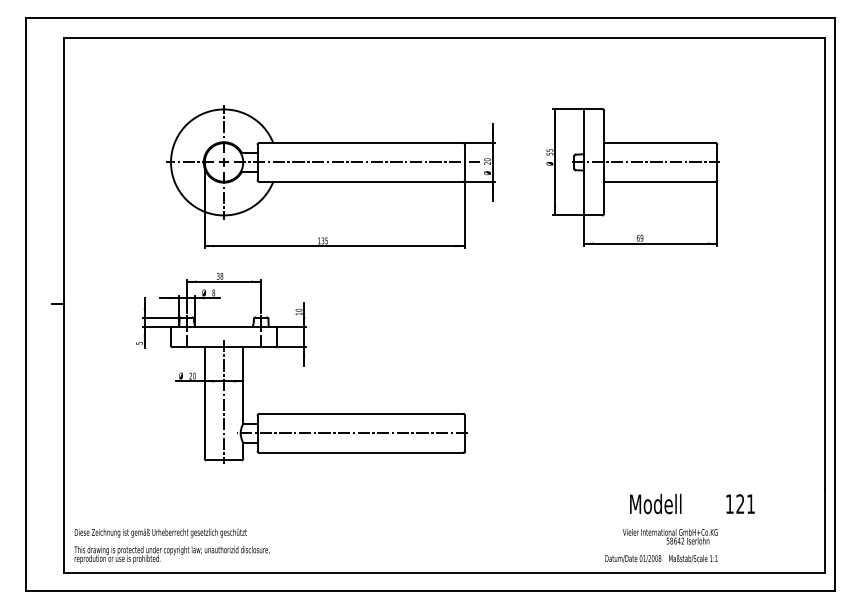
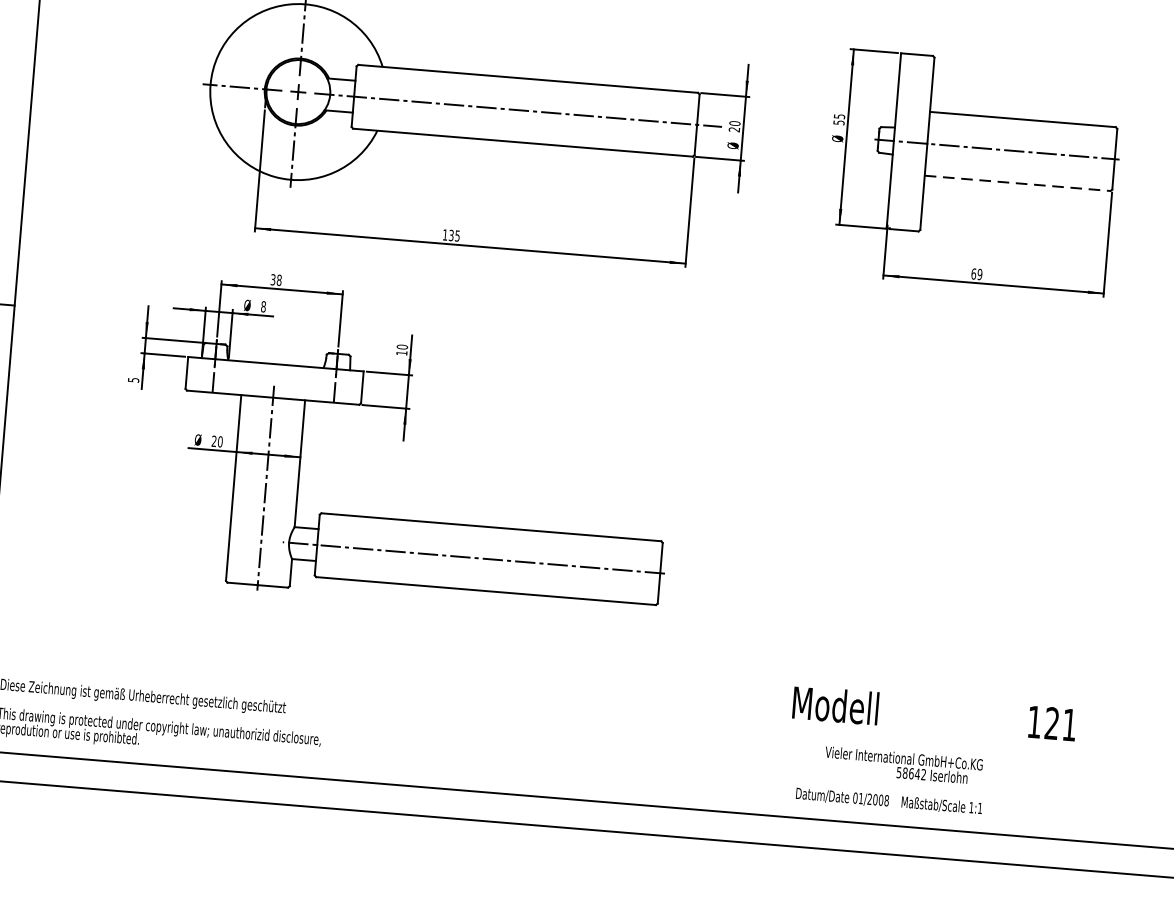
line: (660, 181) -> (1018, 183), solid -> dashed
text: (655, 503) -> (835, 704), moved
text: (740, 503) -> (1052, 722), moved
text: (670, 536) -> (903, 765), moved
text: (661, 558) -> (889, 800), moved

